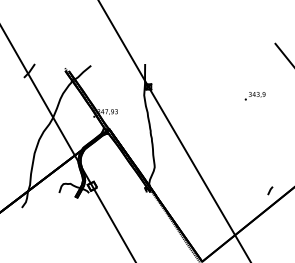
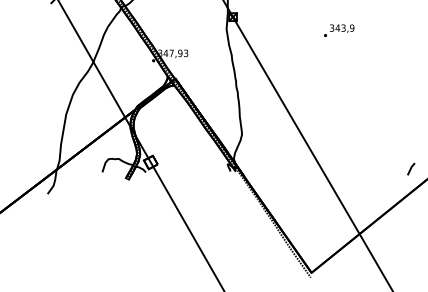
text: (254, 96) -> (338, 31), moved

